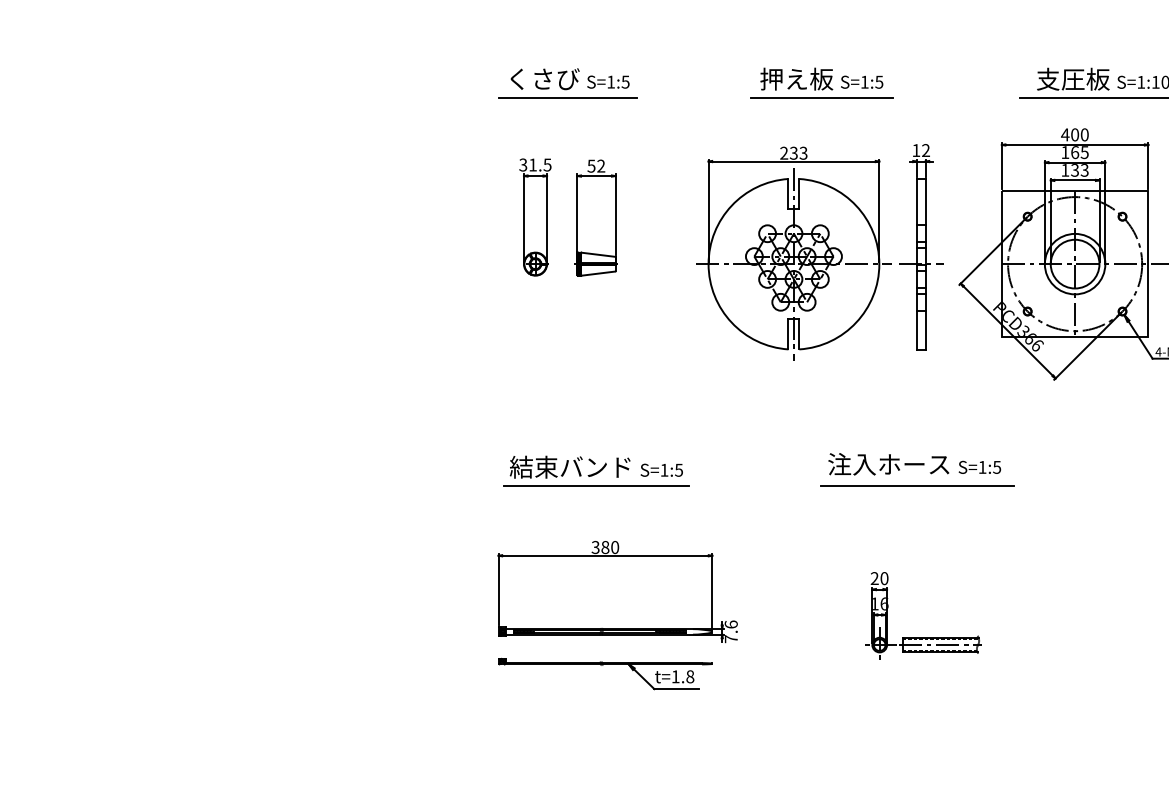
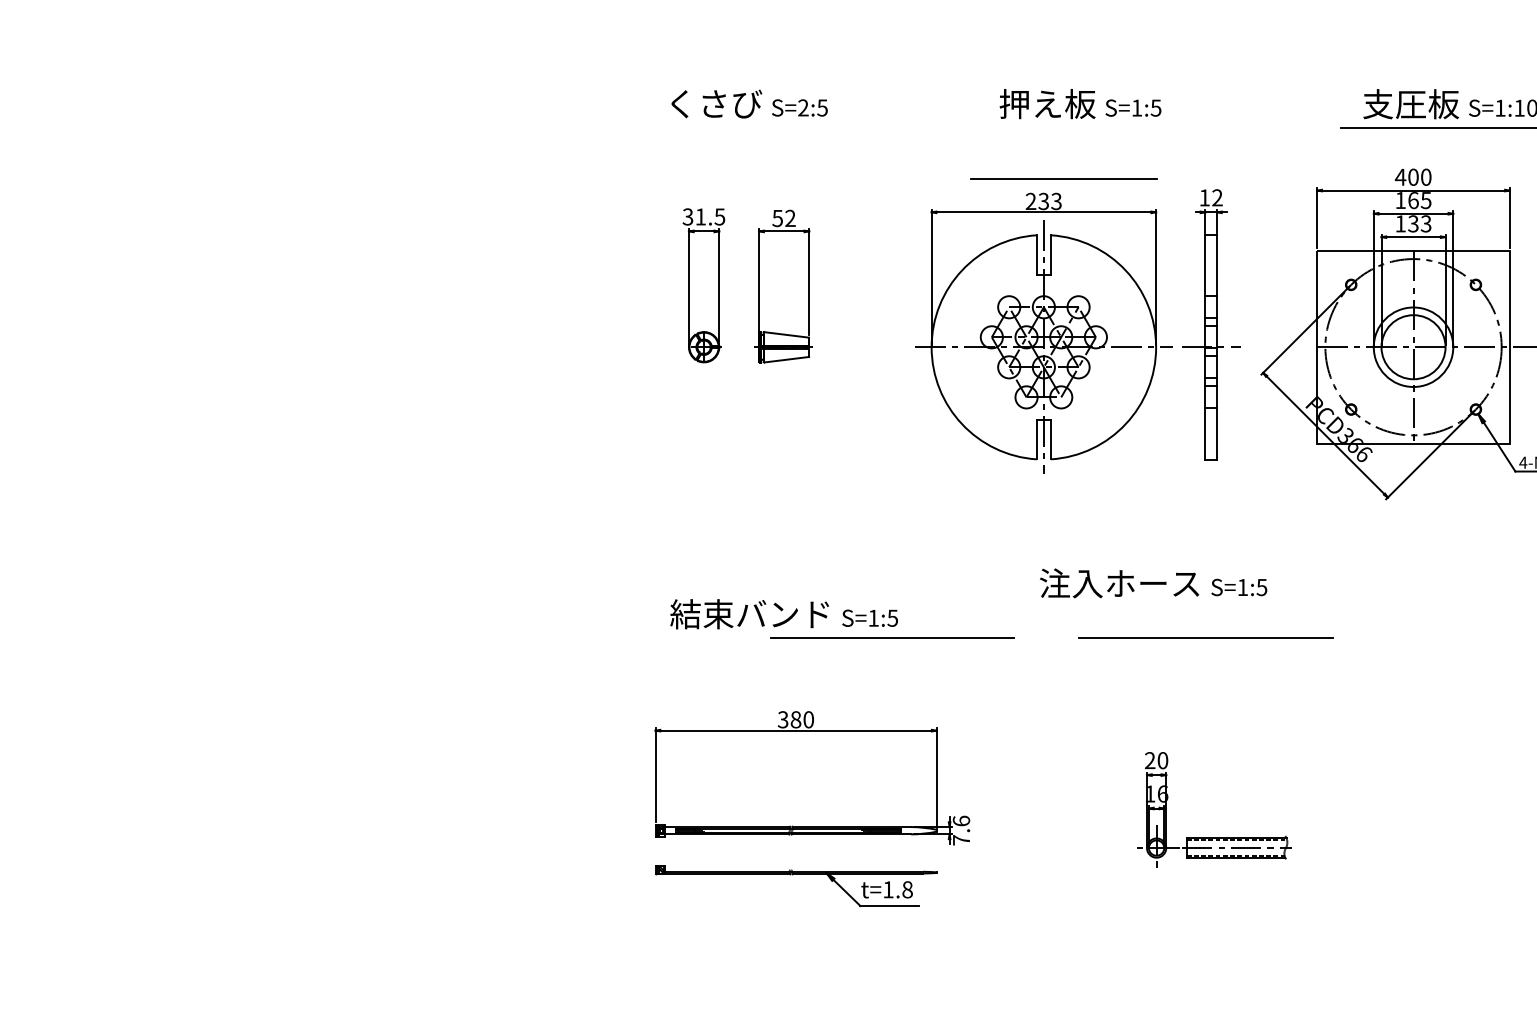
text: (611, 81) -> (803, 107), S=1:5 -> S=2:5
line: (567, 97) -> (746, 128), removed
line: (821, 97) -> (1063, 178), moved
text: (914, 464) -> (1153, 583), moved
line: (596, 484) -> (892, 637), moved

